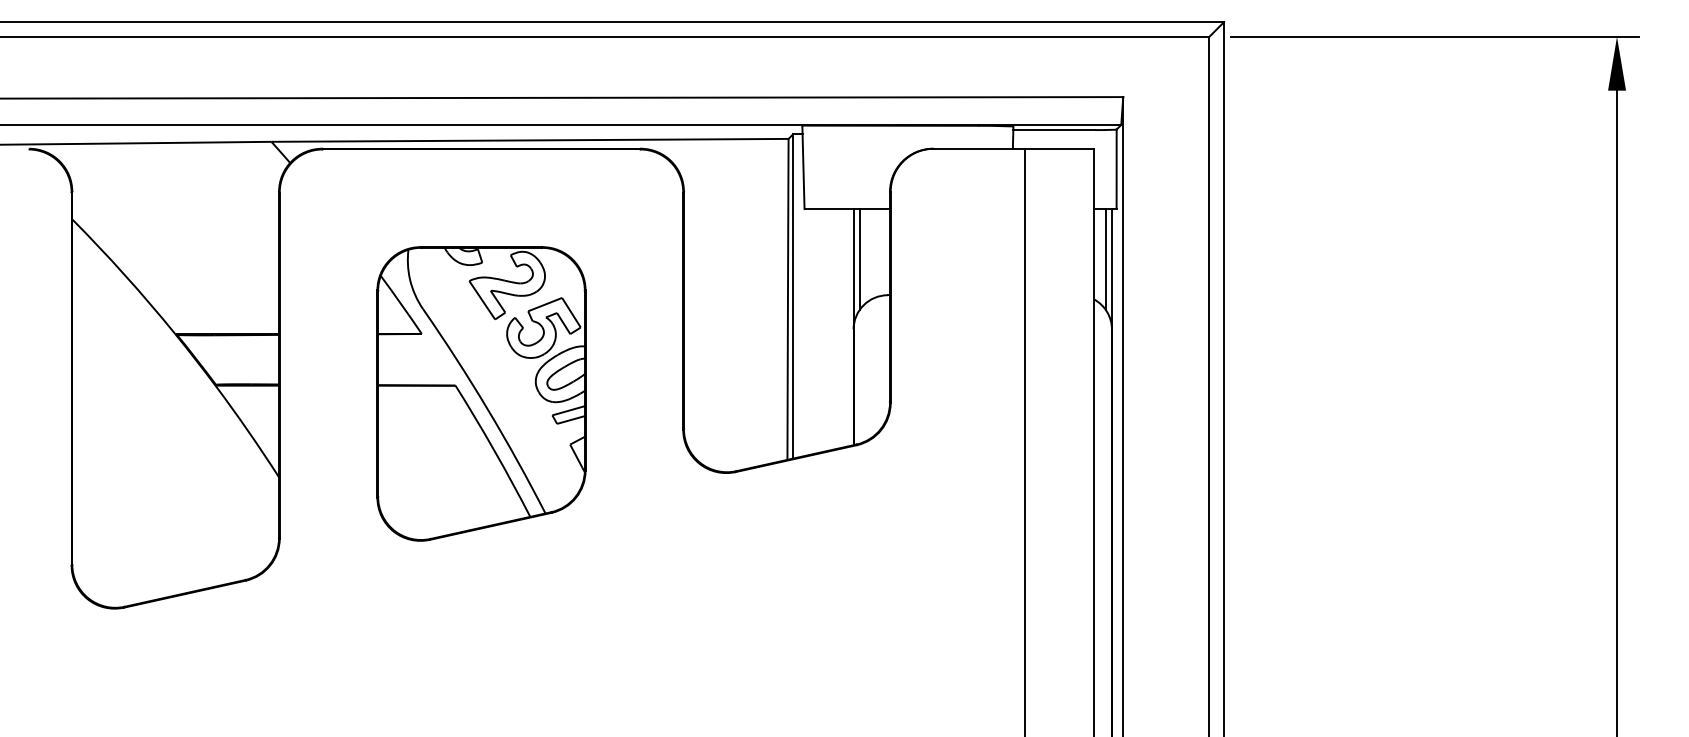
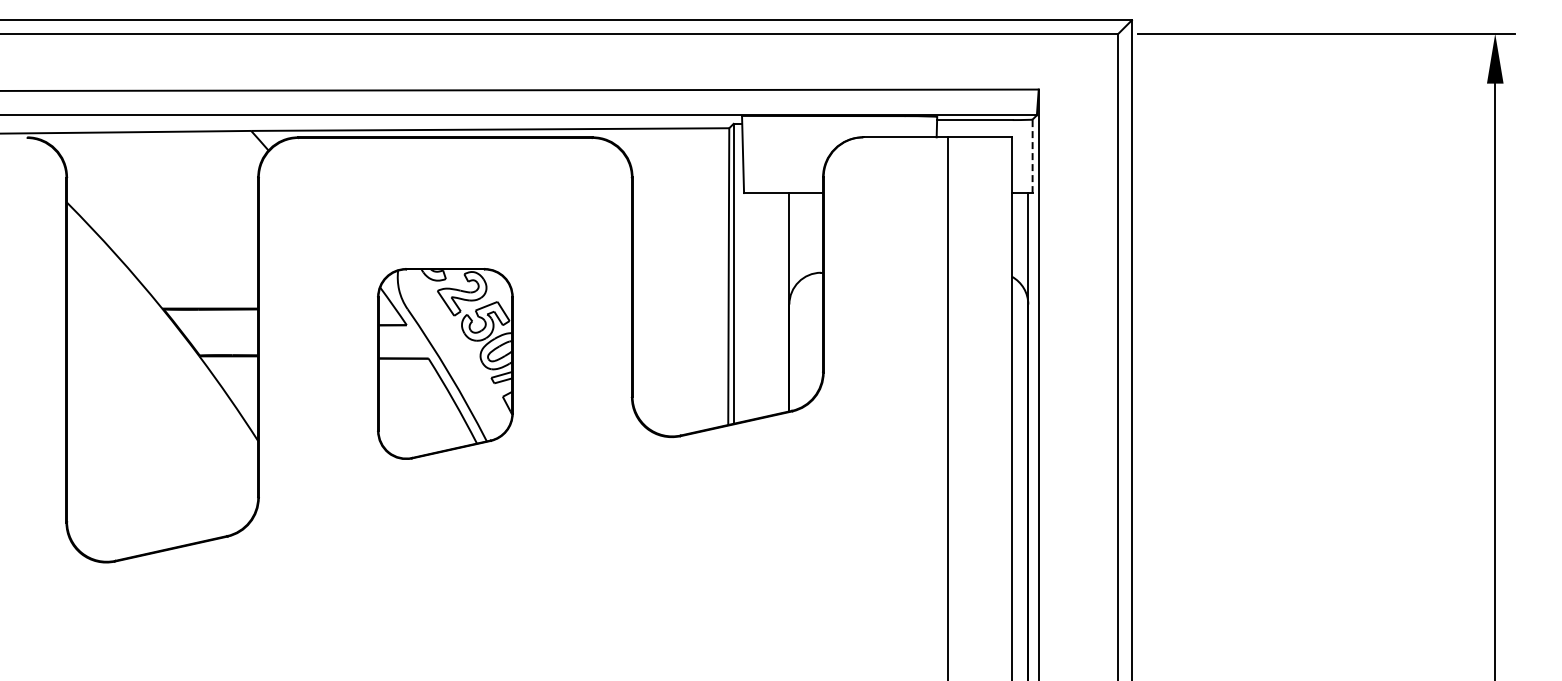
line: (1116, 169) -> (1032, 156), solid -> dashed
line: (859, 259) -> (794, 239), removed
line: (1105, 259) -> (1022, 239), removed
part: (481, 393) -> (445, 363), size x0.7

